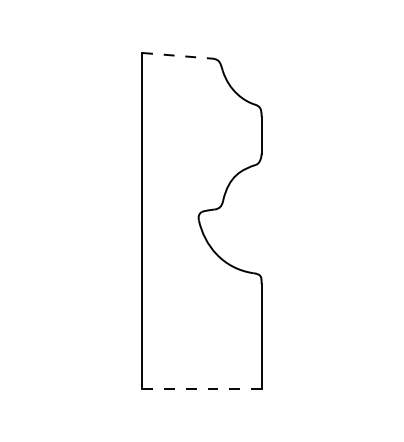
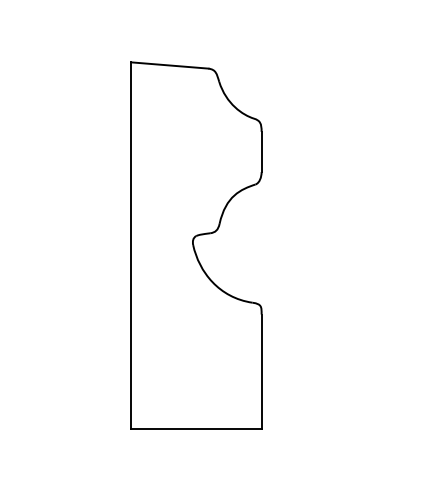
line: (177, 55) -> (169, 65), dashed -> solid
line: (201, 389) -> (196, 429), dashed -> solid

